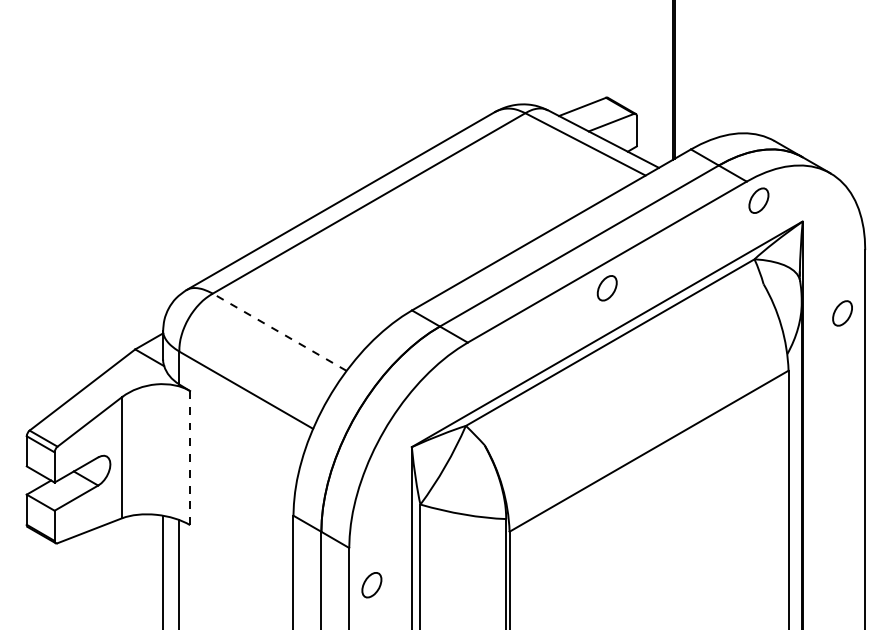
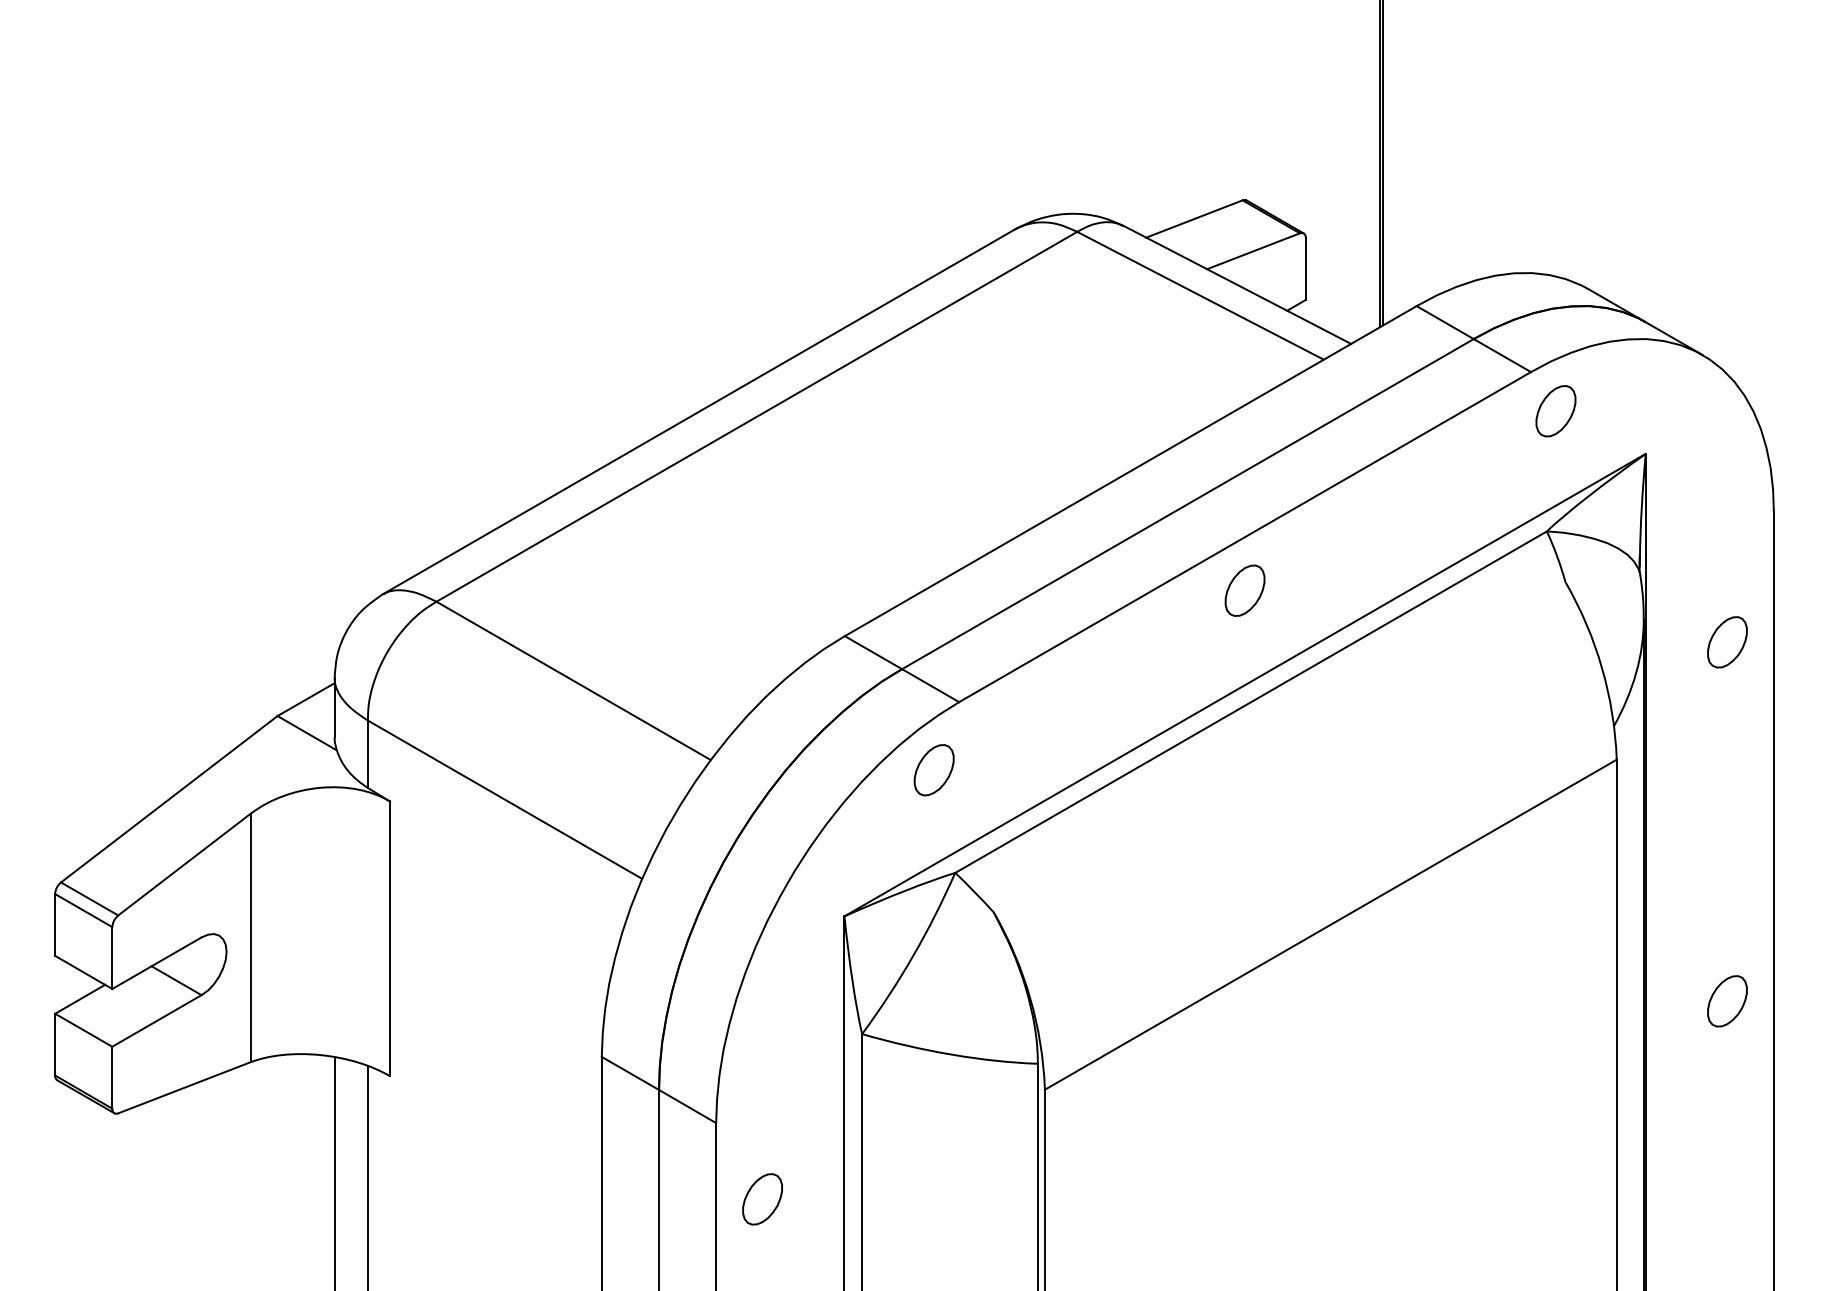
line: (279, 332) -> (573, 681), dashed -> solid
part: (455, 375) -> (933, 769), added
line: (190, 457) -> (390, 937), dashed -> solid
part: (842, 488) -> (1727, 1001), added

